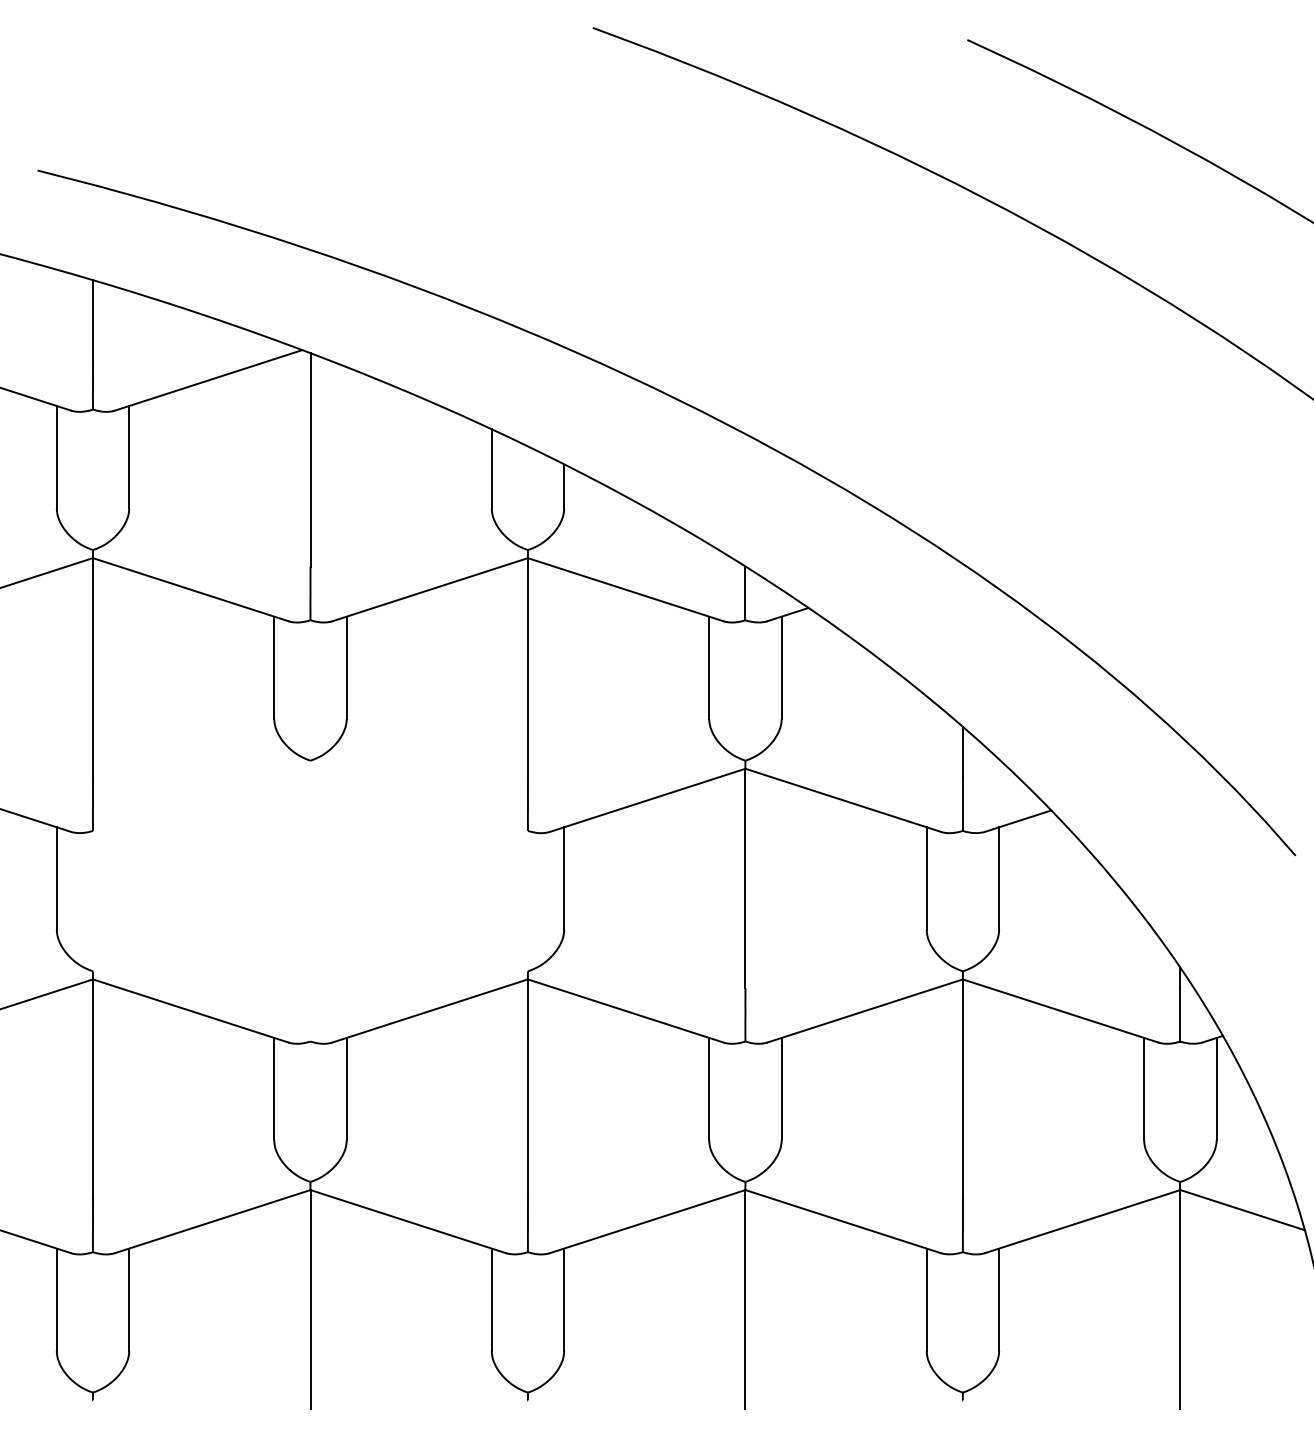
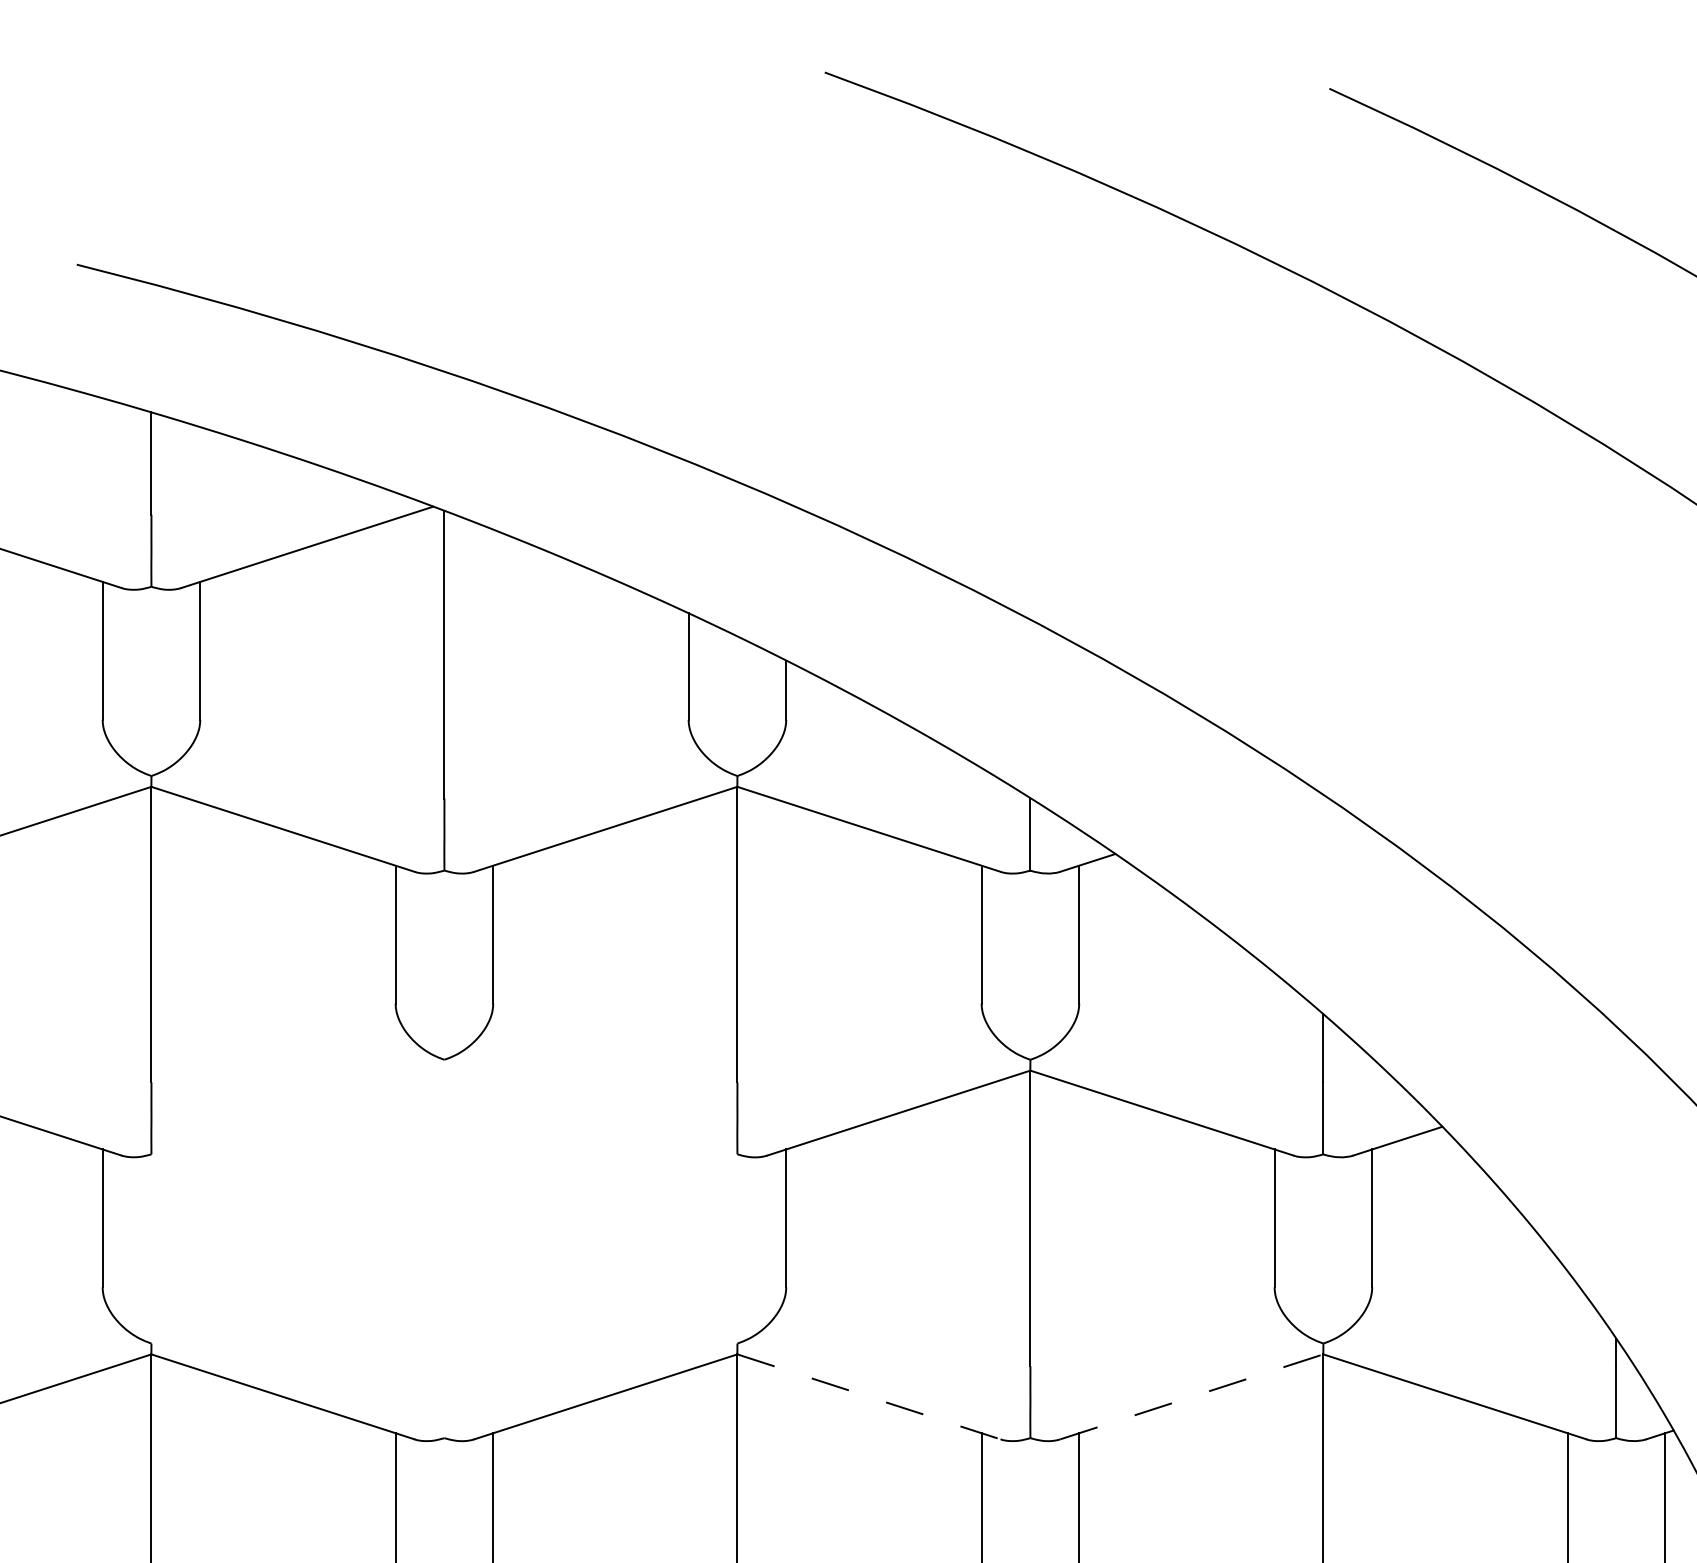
line: (625, 1010) -> (868, 1396), solid -> dashed
line: (865, 1010) -> (1192, 1396), solid -> dashed

